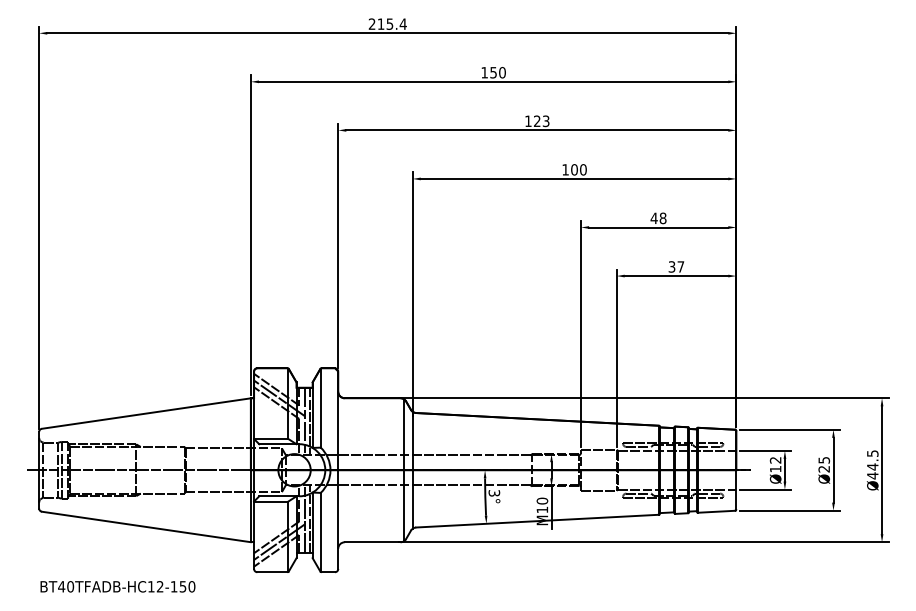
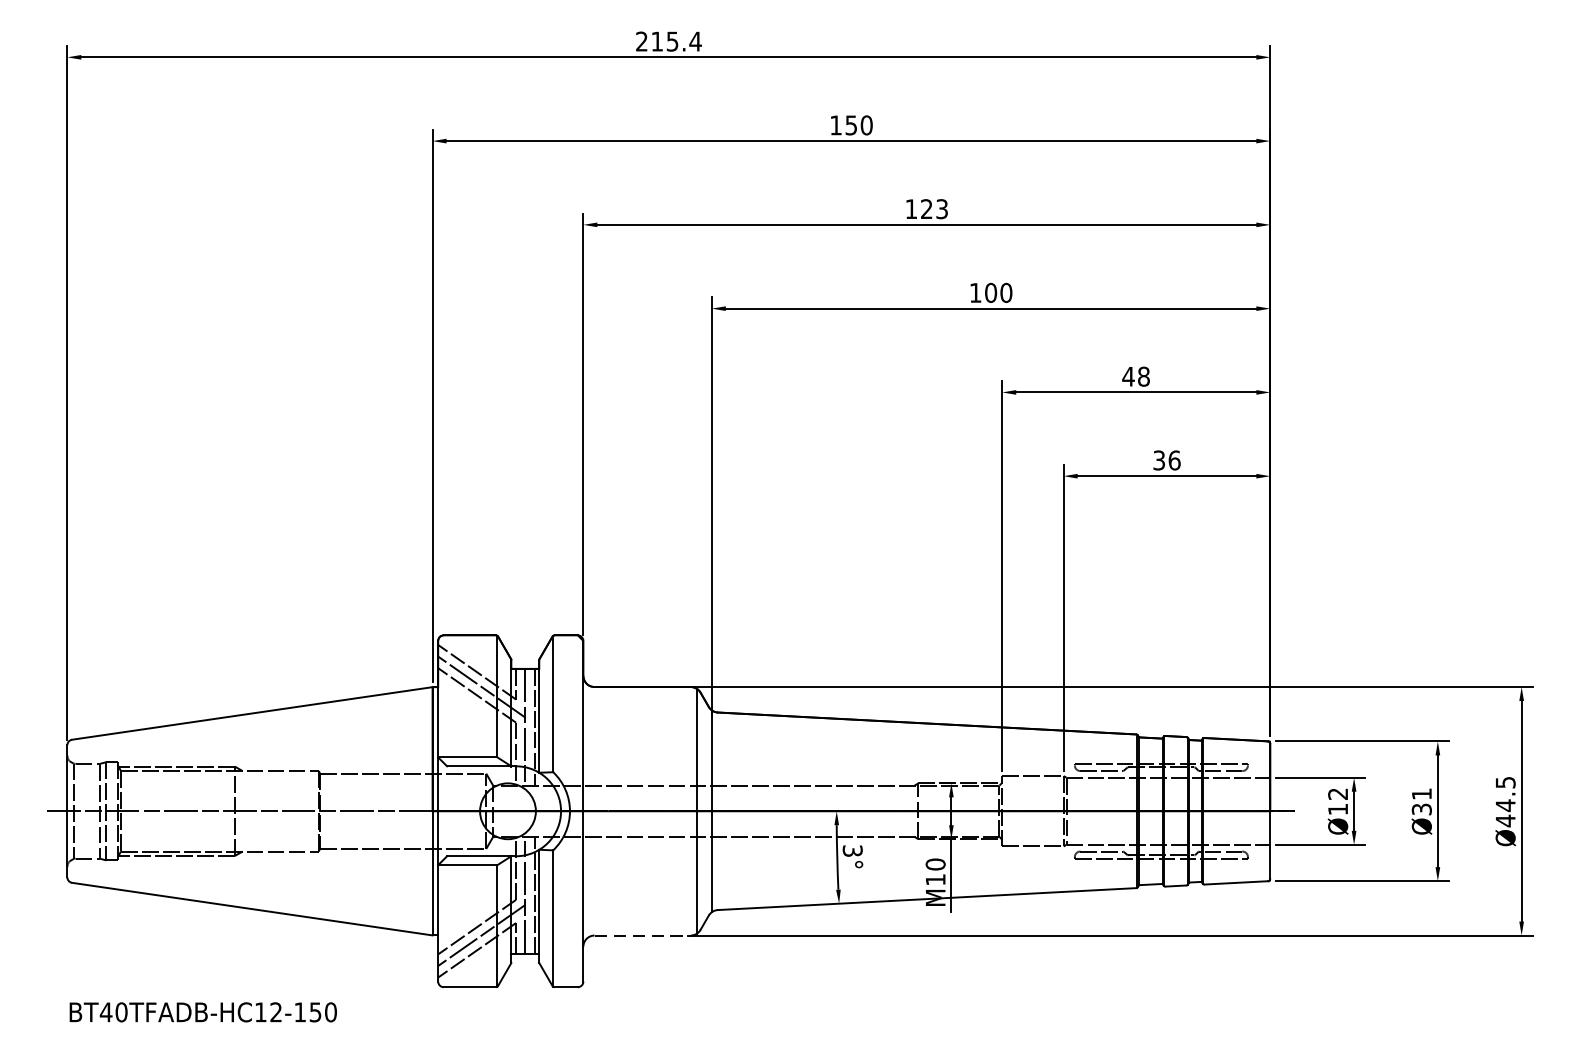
text: (680, 266) -> (1173, 459), 37 -> 36
text: (824, 464) -> (1422, 801), Ø25 -> Ø31
line: (372, 542) -> (642, 935), solid -> dashed

